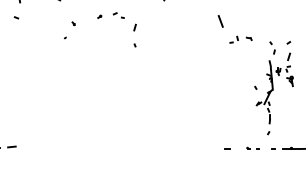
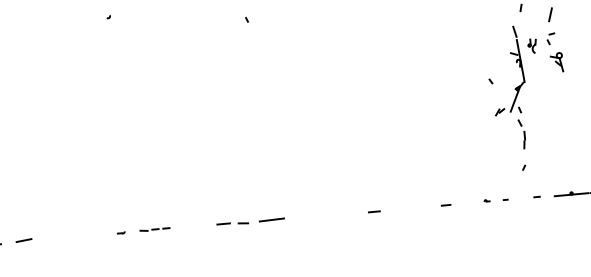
part: (72, 147) -> (142, 230), added
part: (127, 147) -> (250, 220), added
line: (190, 148) -> (373, 211), added

